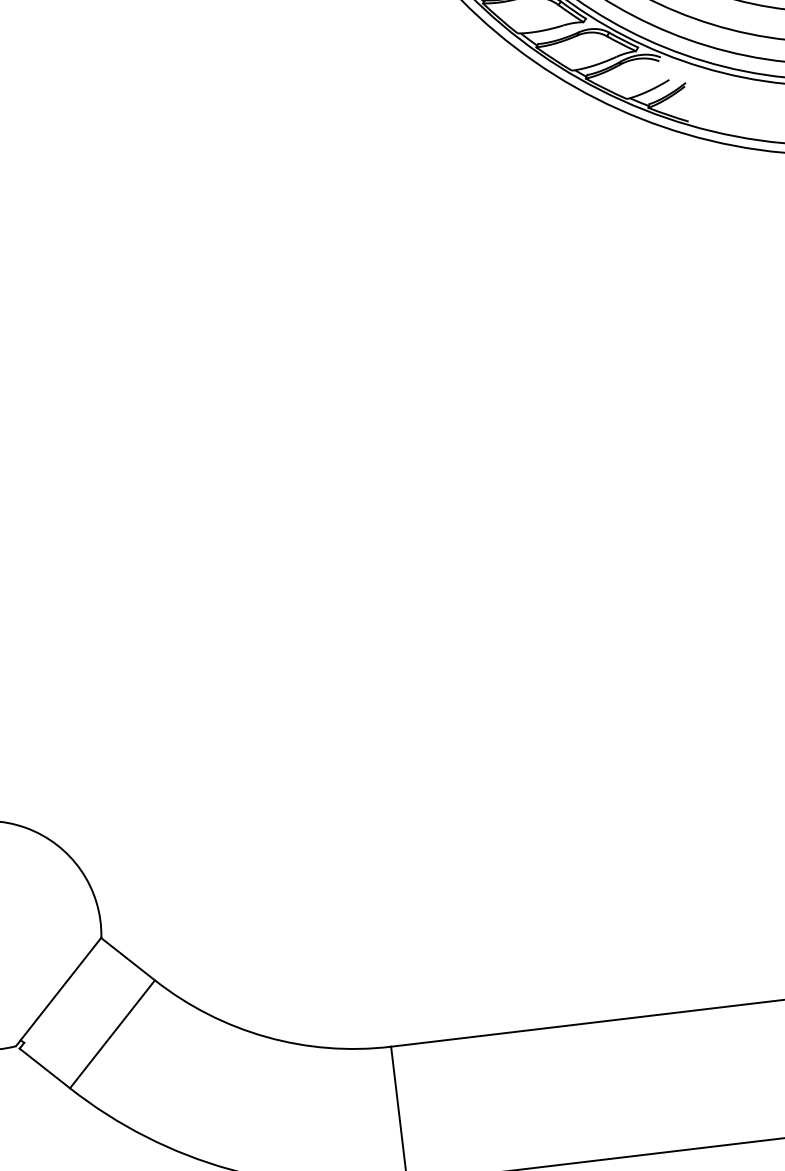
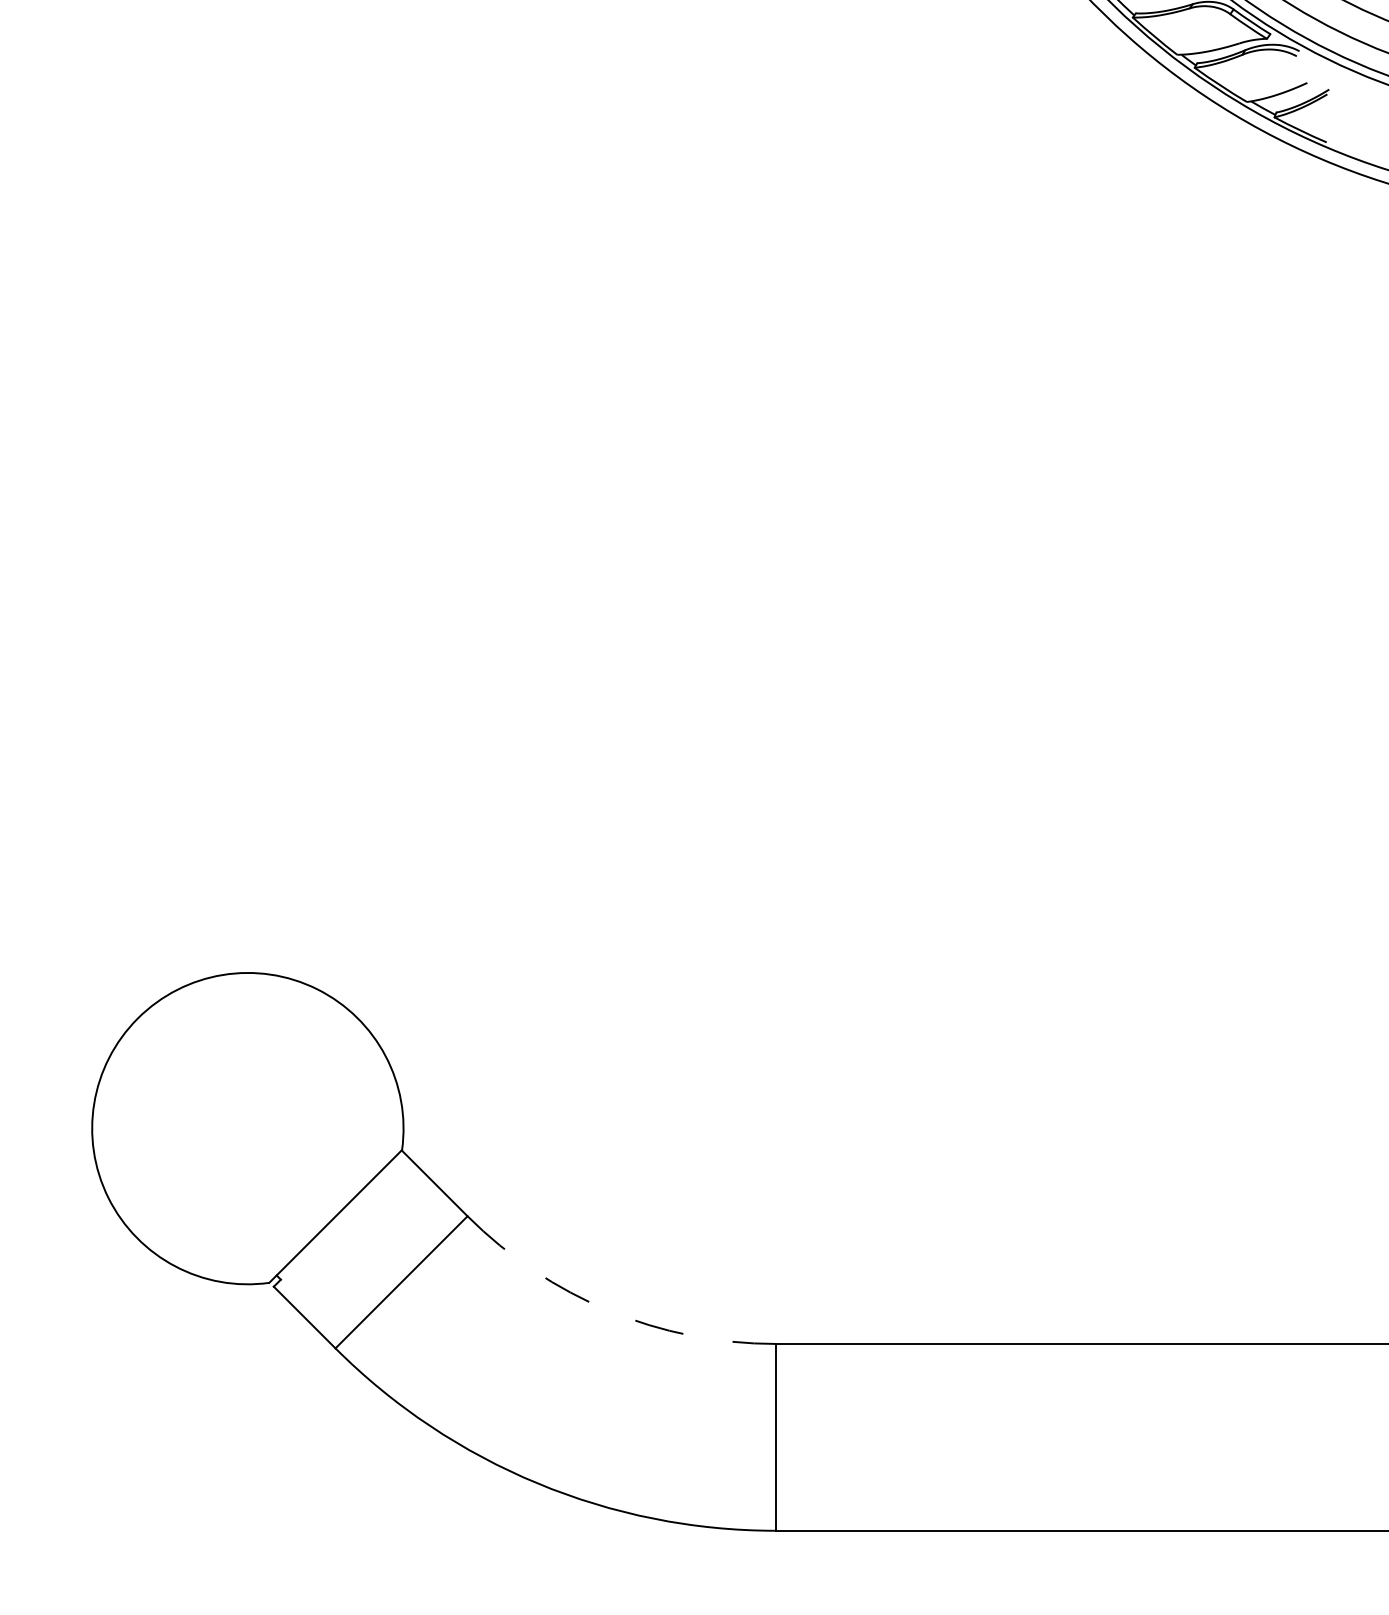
arc: (266, 1036) -> (609, 1310), solid -> dashed

